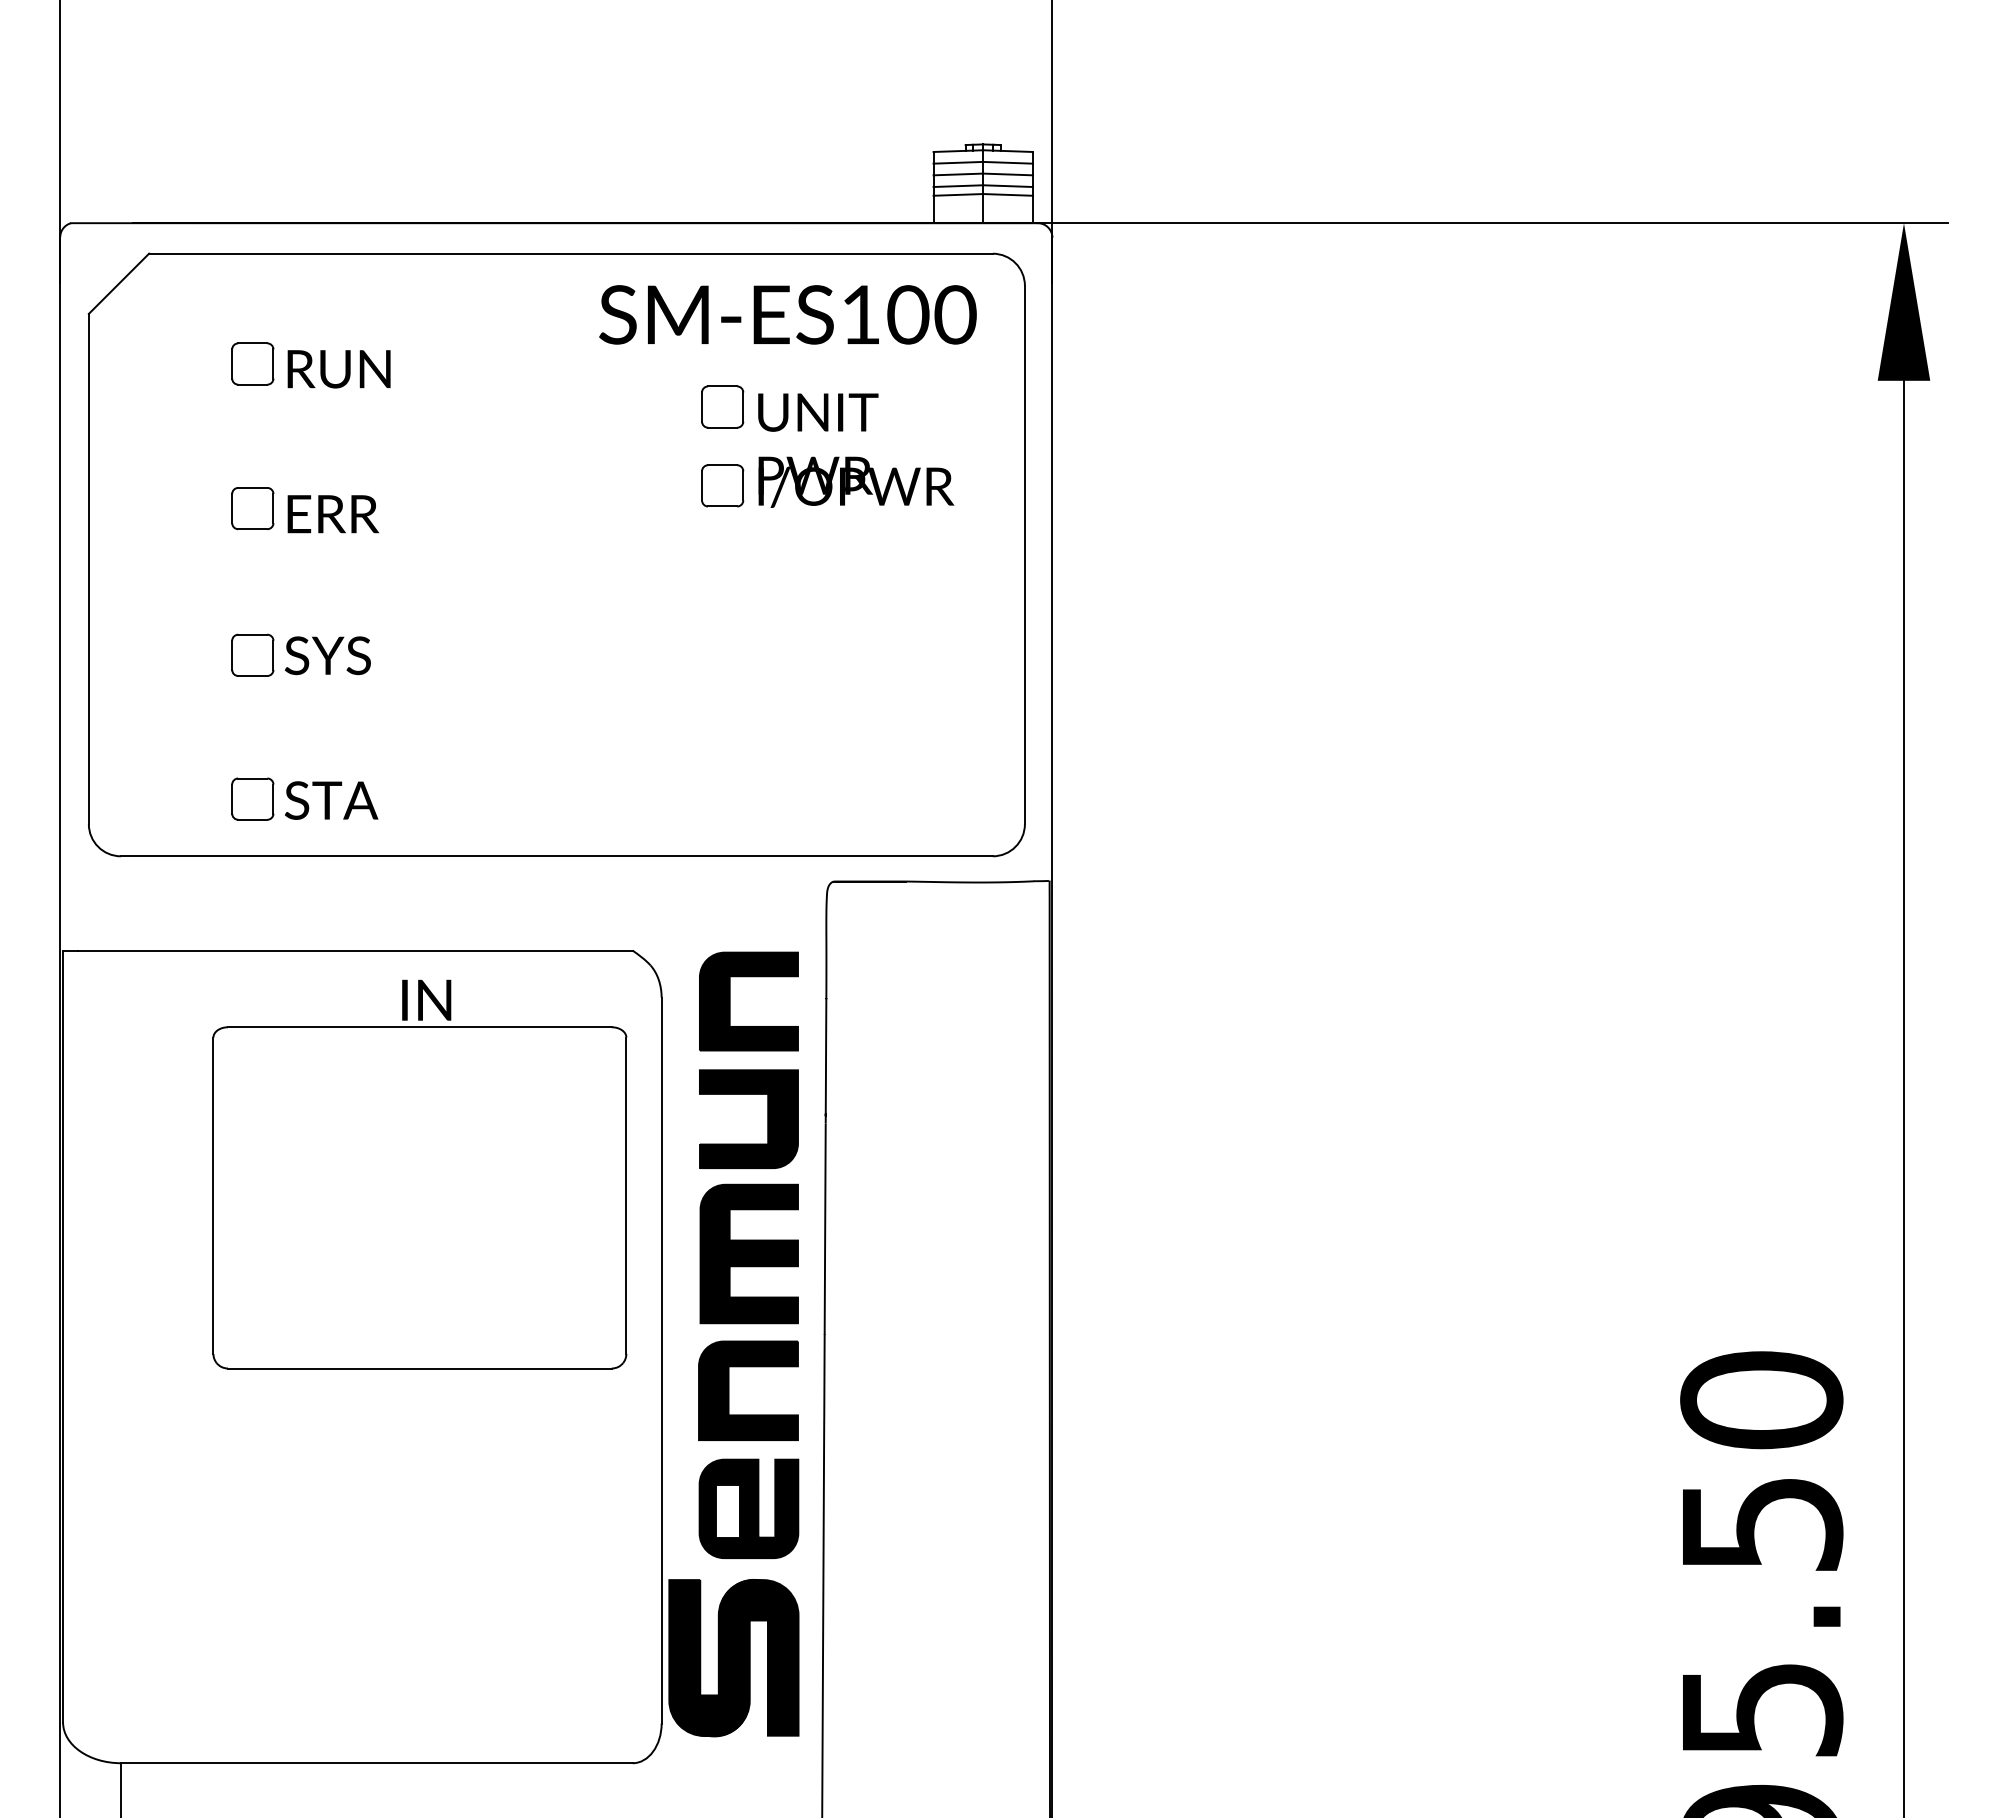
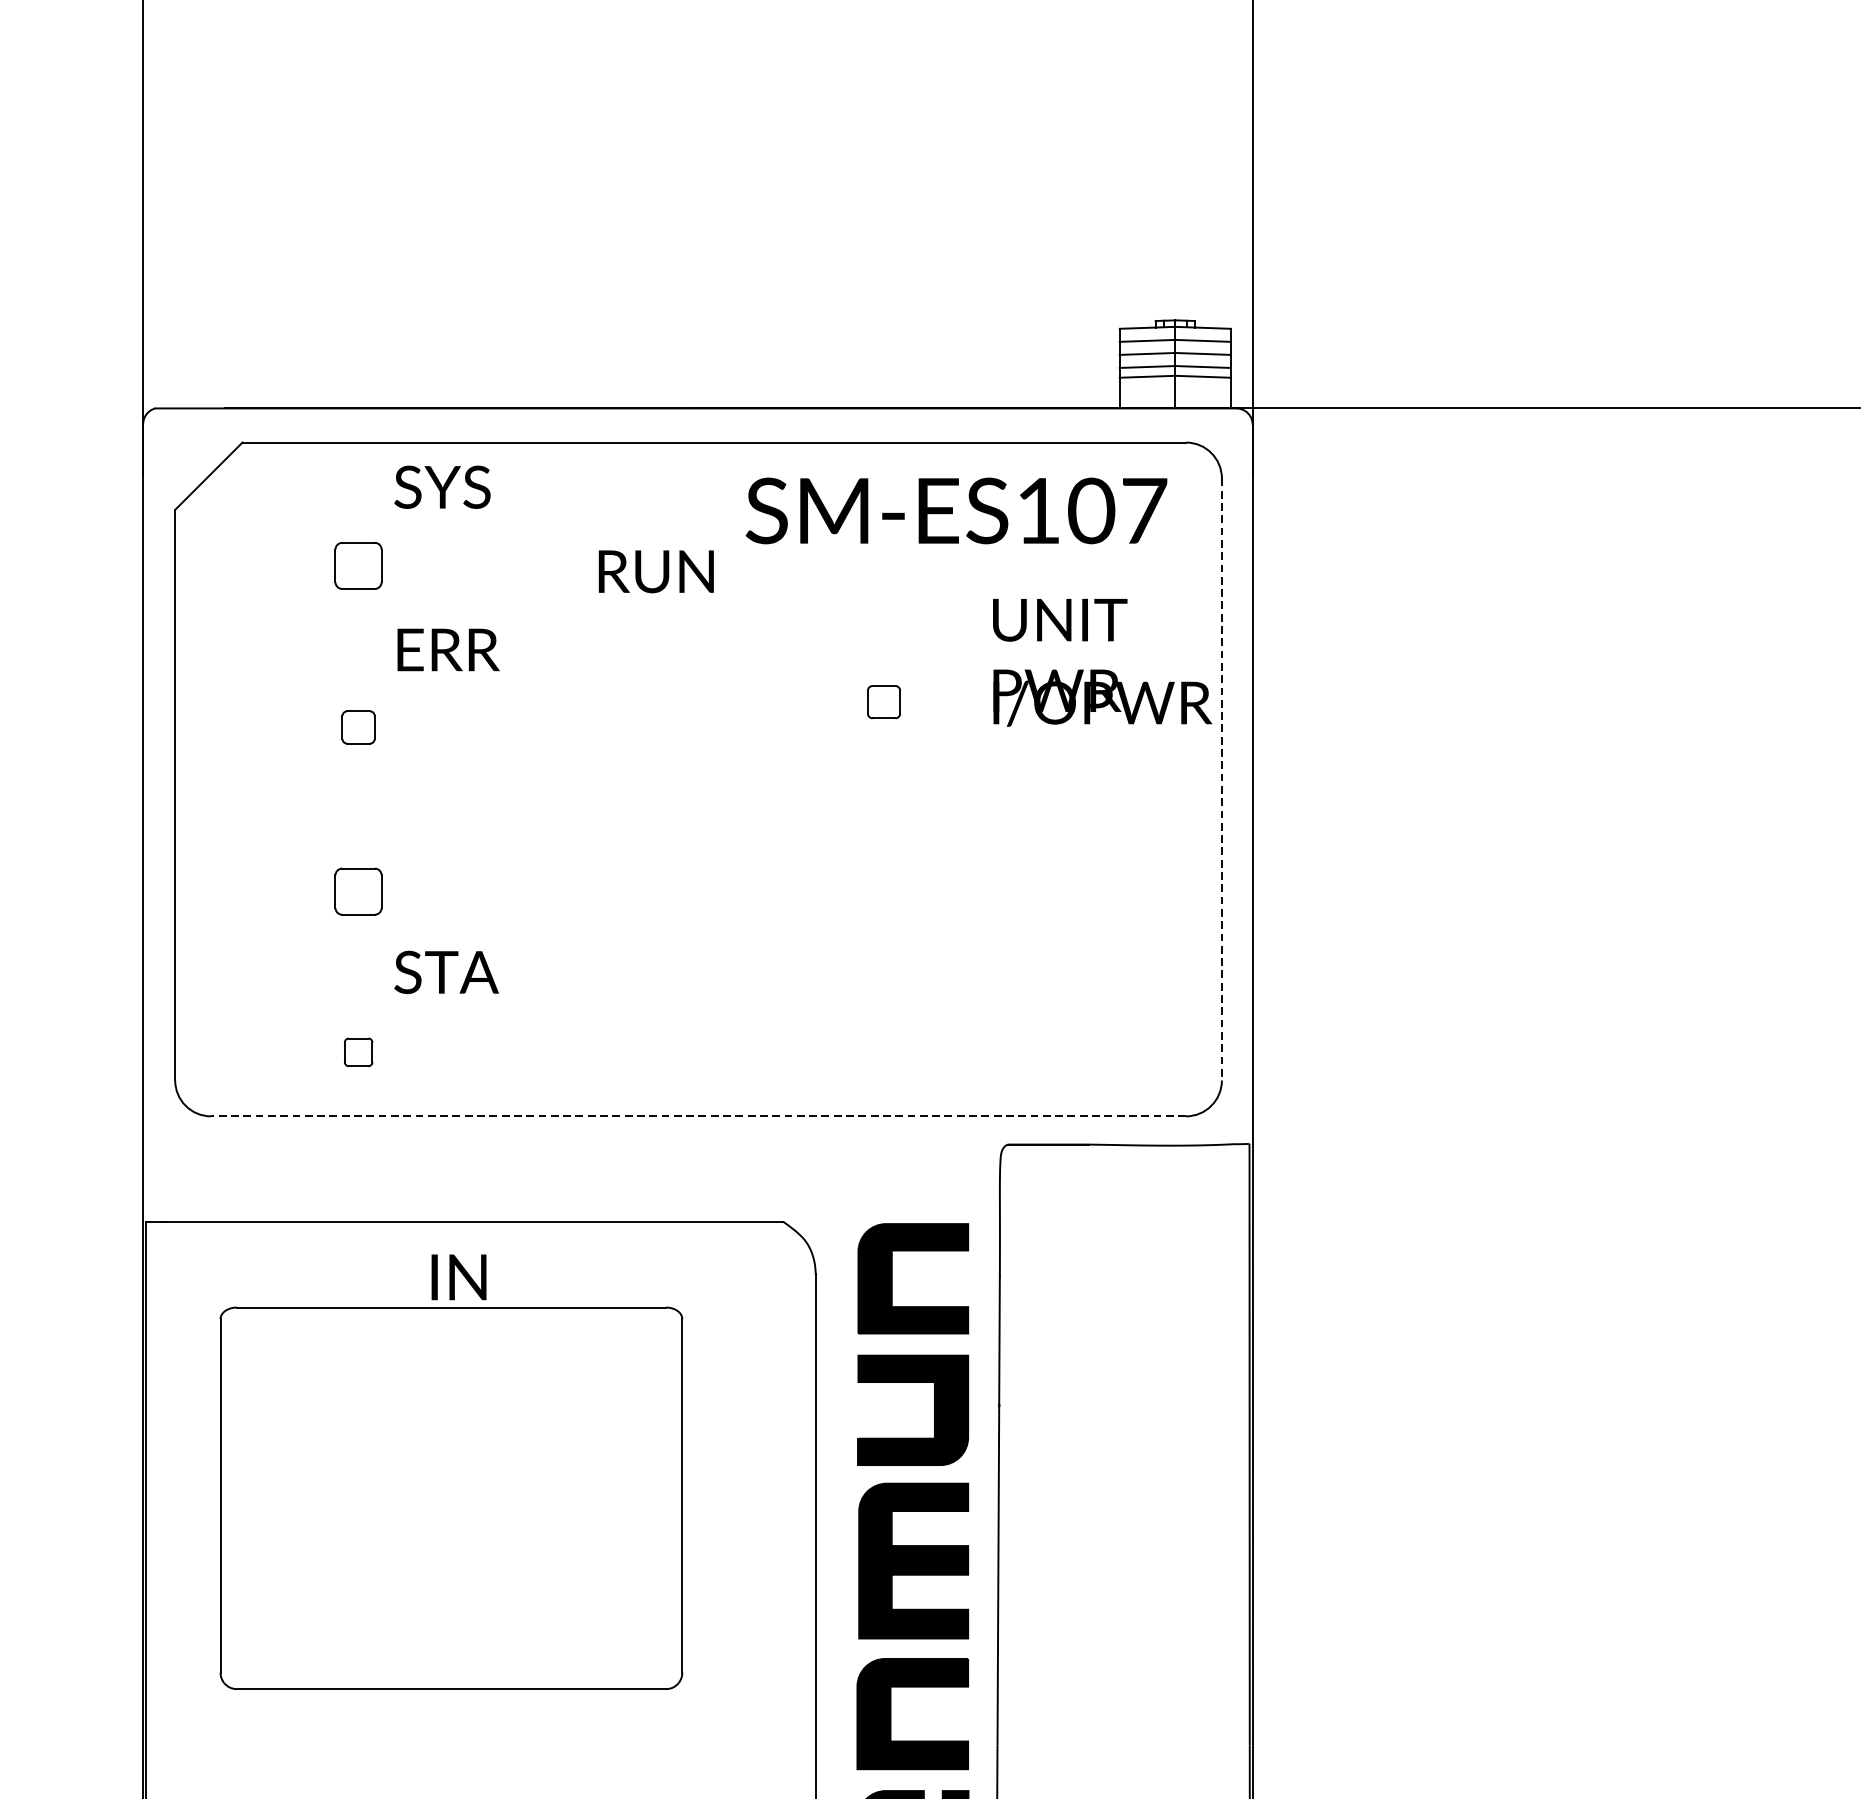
text: (955, 314) -> (1144, 510), SM-ES100 -> SM-ES107
text: (338, 369) -> (655, 572), moved
part: (722, 406) -> (883, 613), removed
text: (856, 450) -> (1102, 662), moved
part: (722, 485) -> (883, 701), size x0.7
part: (252, 508) -> (358, 727), size x0.7
text: (332, 514) -> (447, 650), moved
line: (1024, 555) -> (1221, 780), solid -> dashed
text: (327, 655) -> (442, 487), moved
part: (252, 798) -> (358, 1051), size x0.6
text: (331, 800) -> (446, 972), moved
line: (556, 856) -> (698, 1116), solid -> dashed
part: (419, 1174) -> (450, 1472), moved

